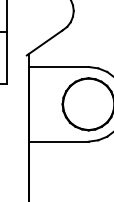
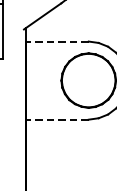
line: (58, 67) -> (57, 42), solid -> dashed
line: (58, 141) -> (57, 119), solid -> dashed

